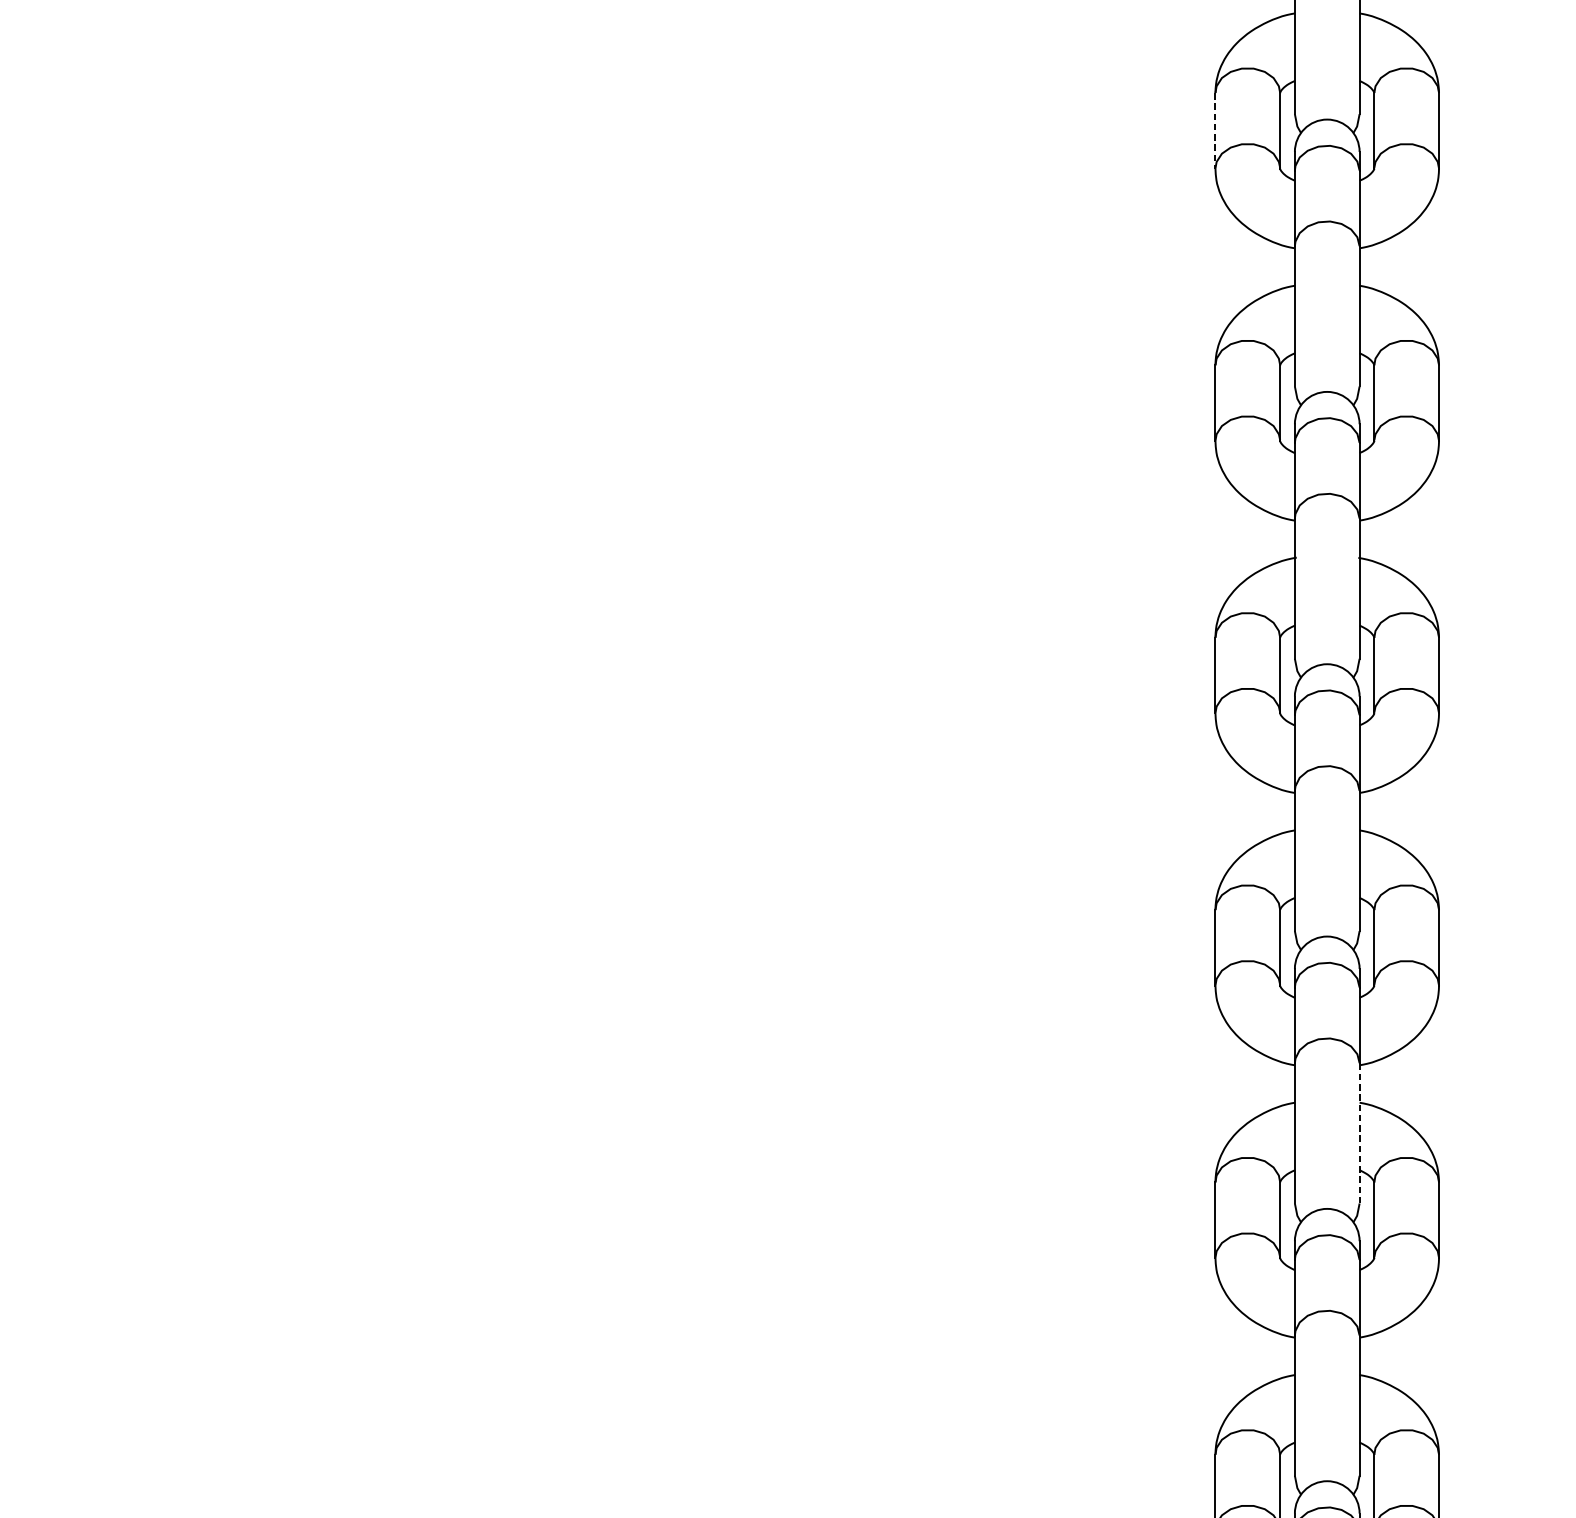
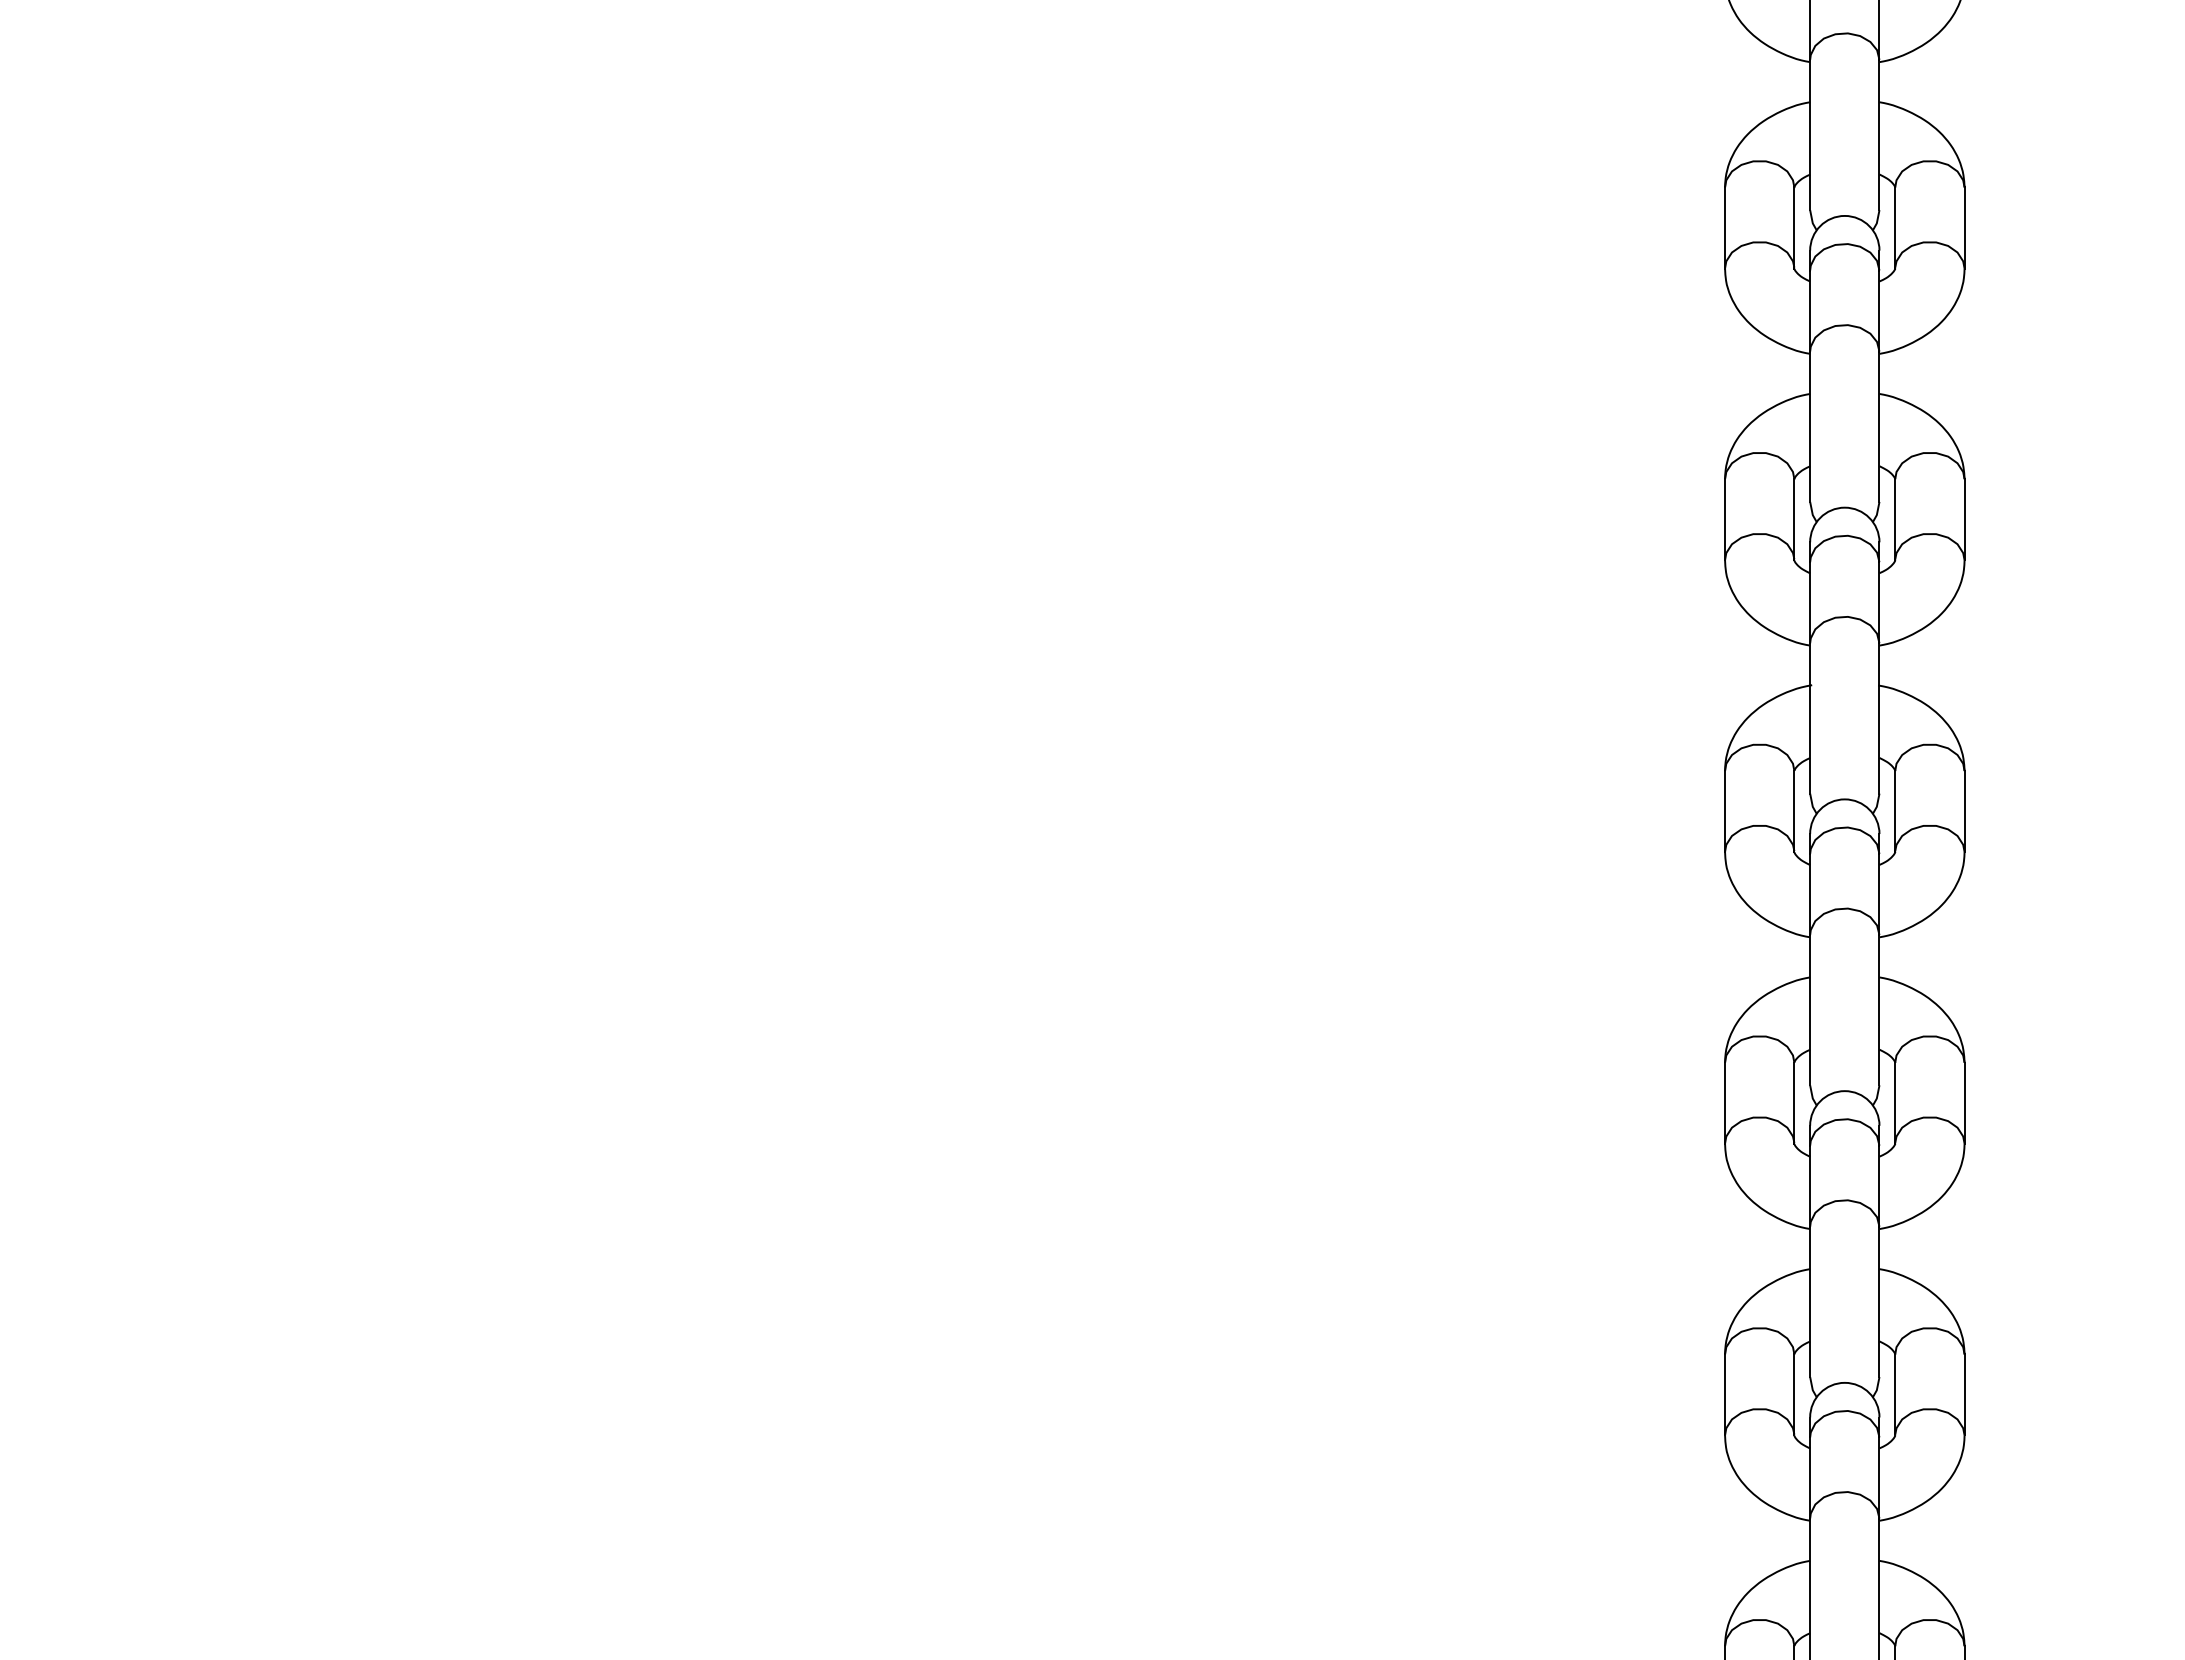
line: (1215, 130) -> (1725, 227), dashed -> solid
line: (1359, 1132) -> (1879, 1301), dashed -> solid

